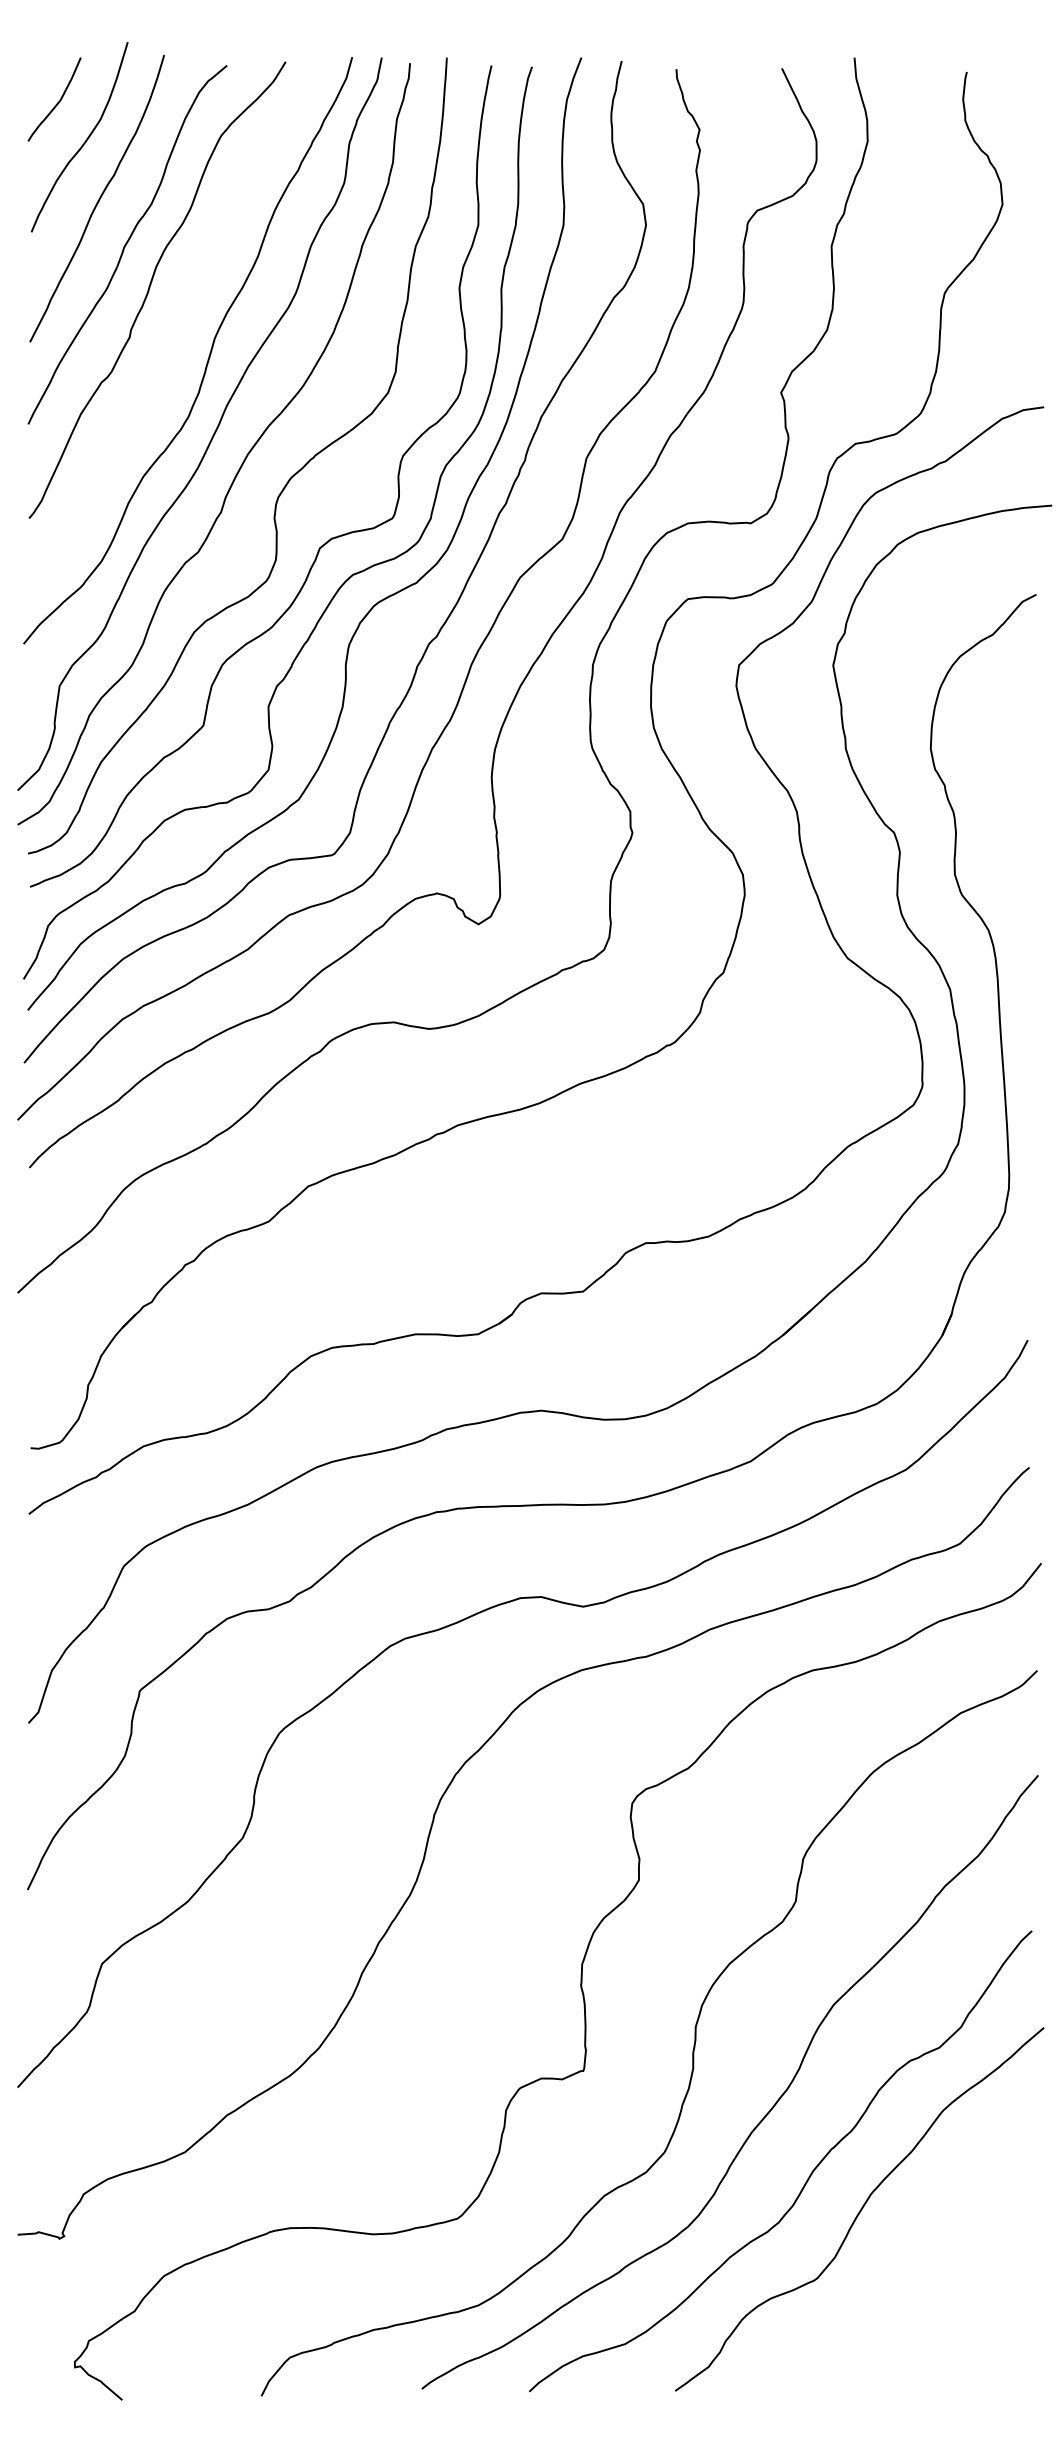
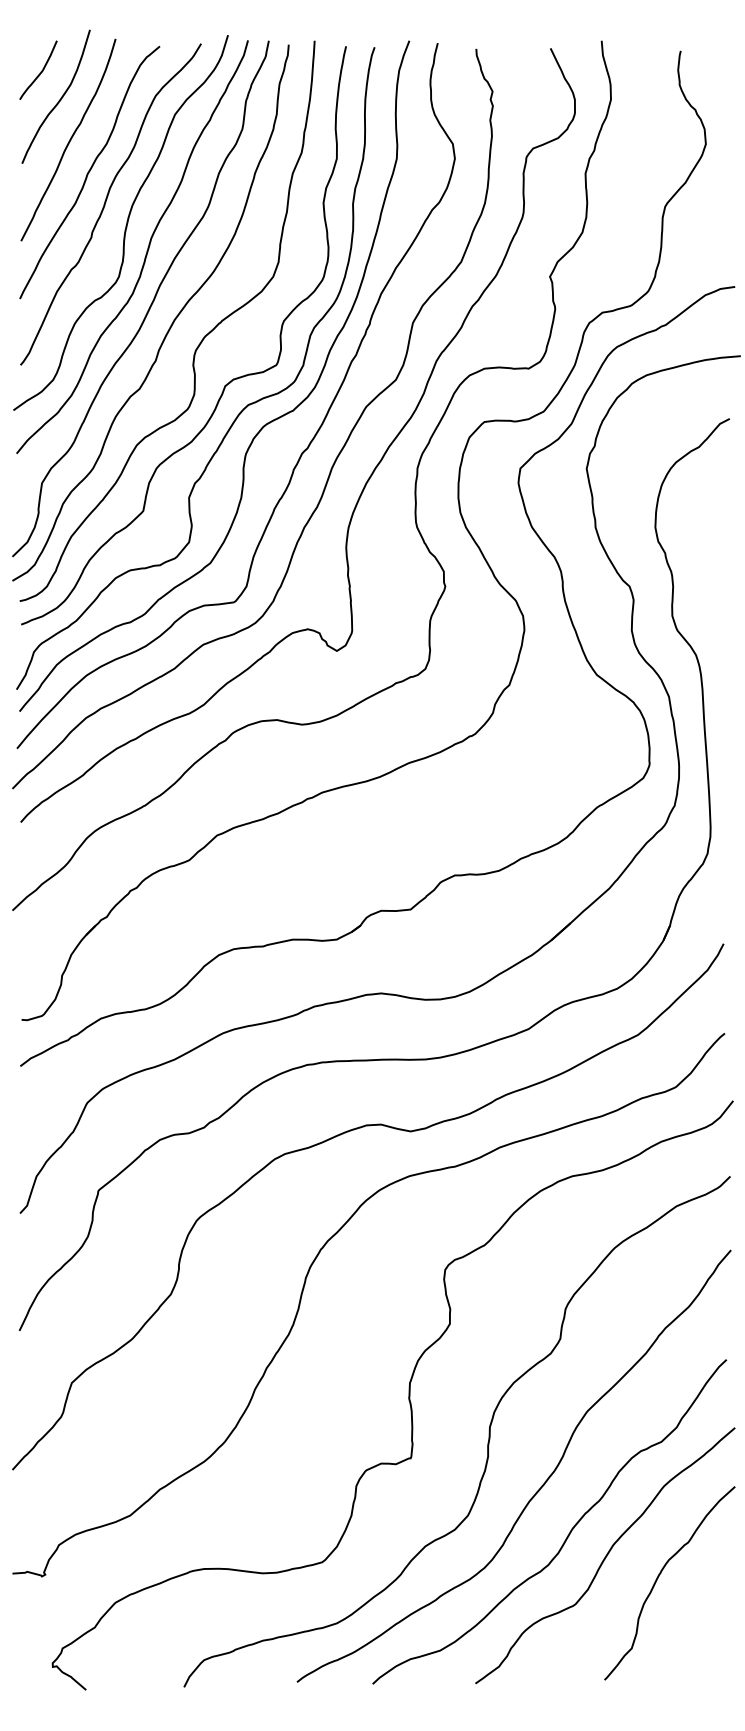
curve: (178, 320) -> (125, 225), added
curve: (935, 2241) -> (658, 1578), added

